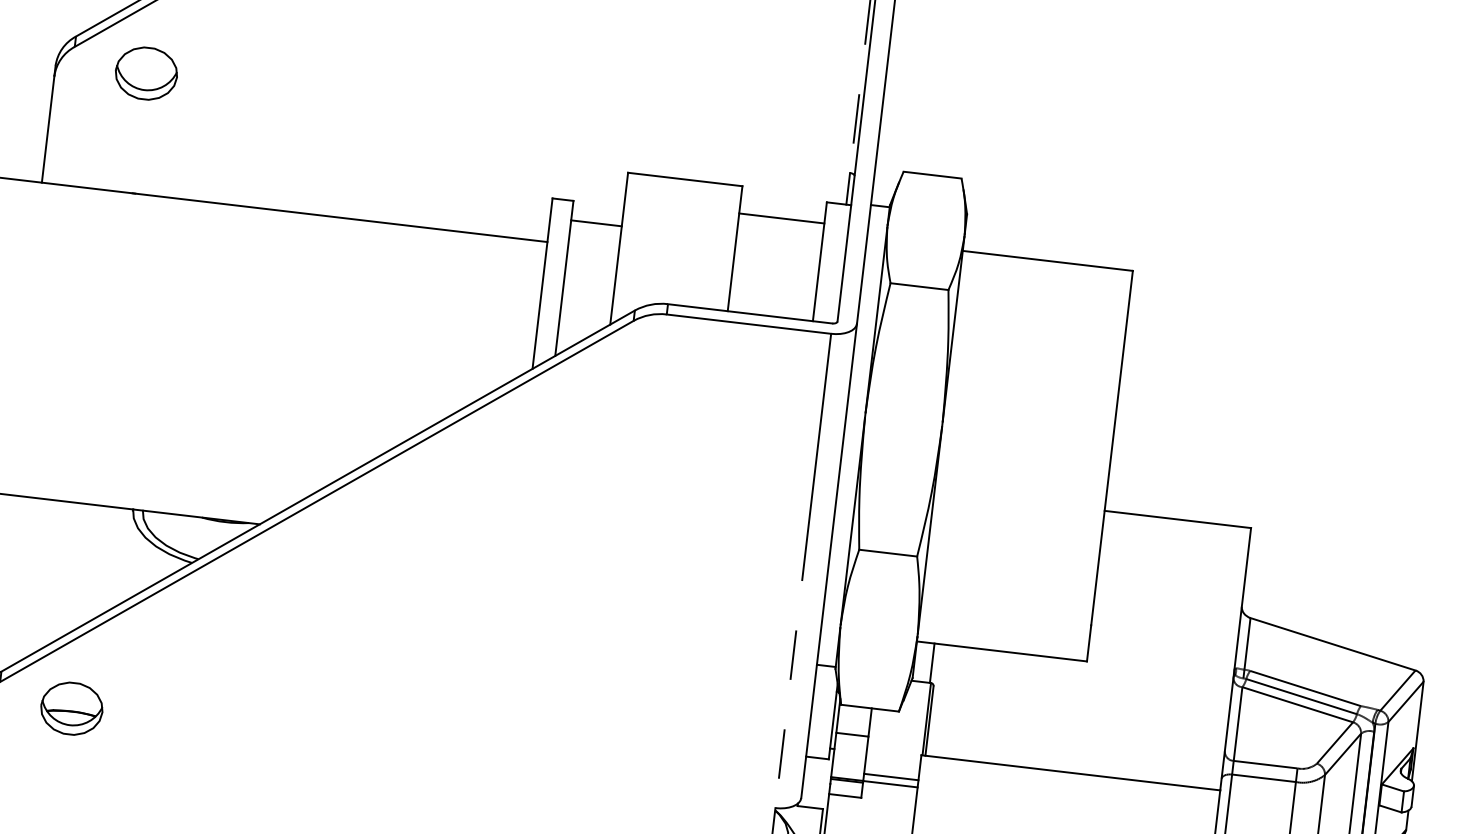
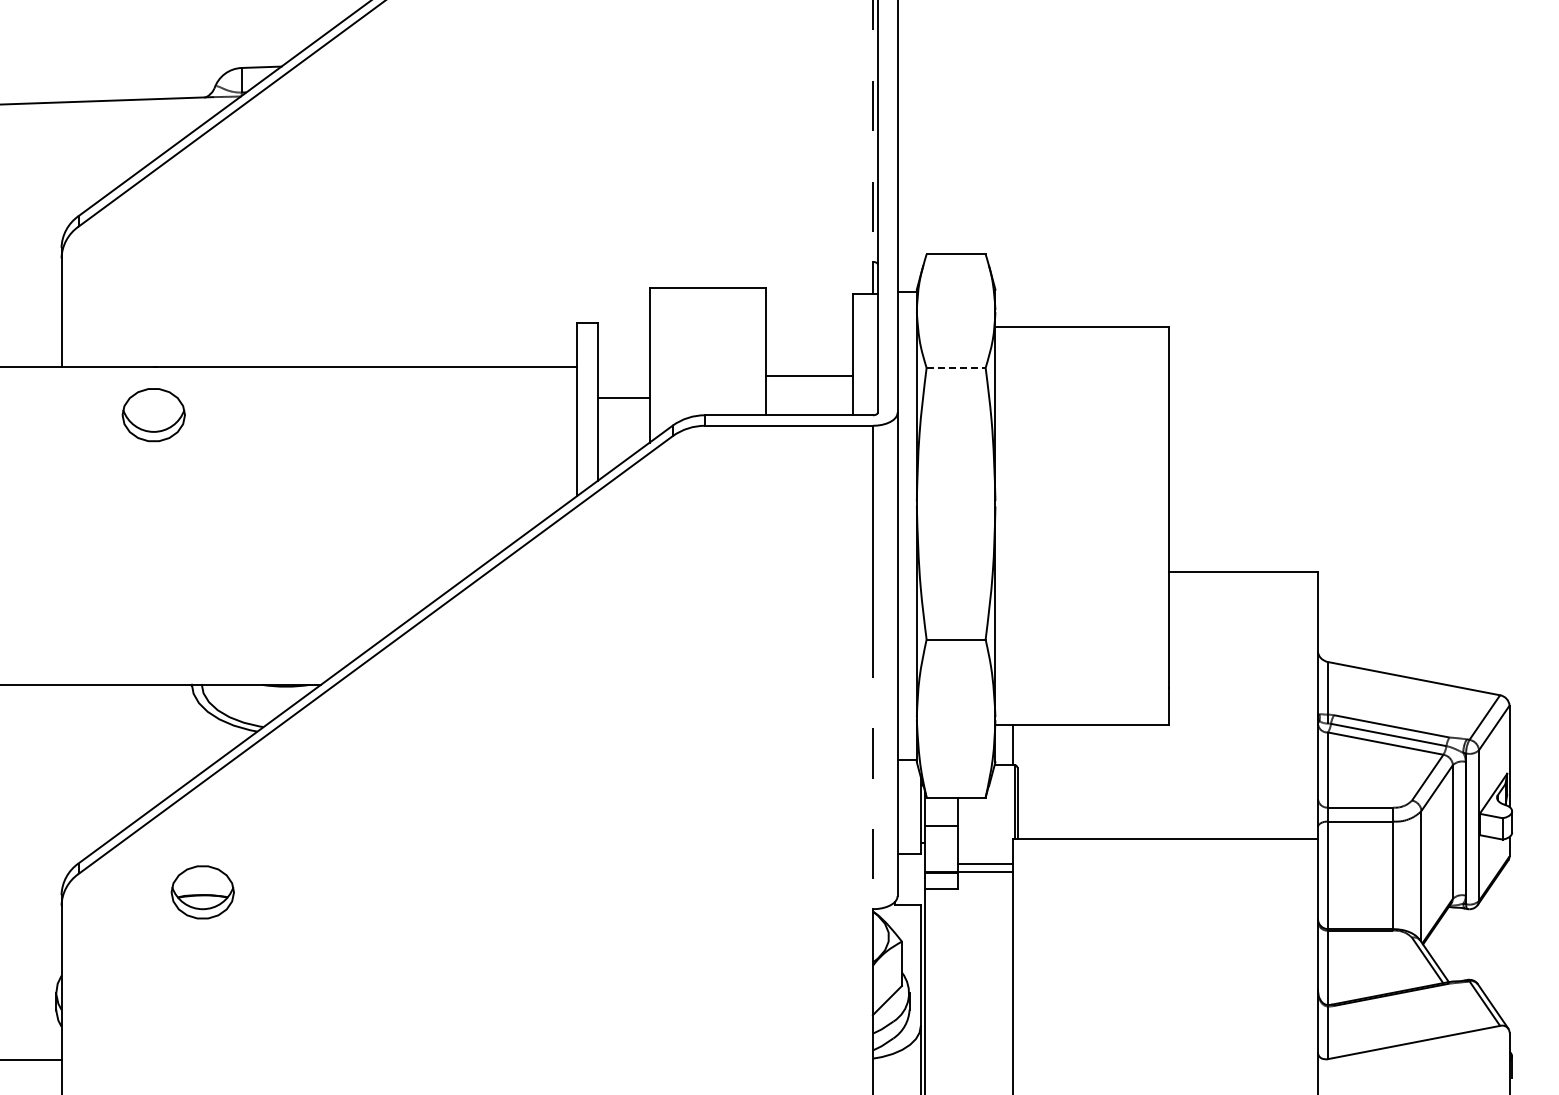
part: (146, 73) -> (153, 415), moved
line: (781, 218) -> (809, 375), moved
line: (596, 223) -> (623, 398), moved
line: (919, 286) -> (956, 367), solid -> dashed
part: (71, 708) -> (202, 892), moved

